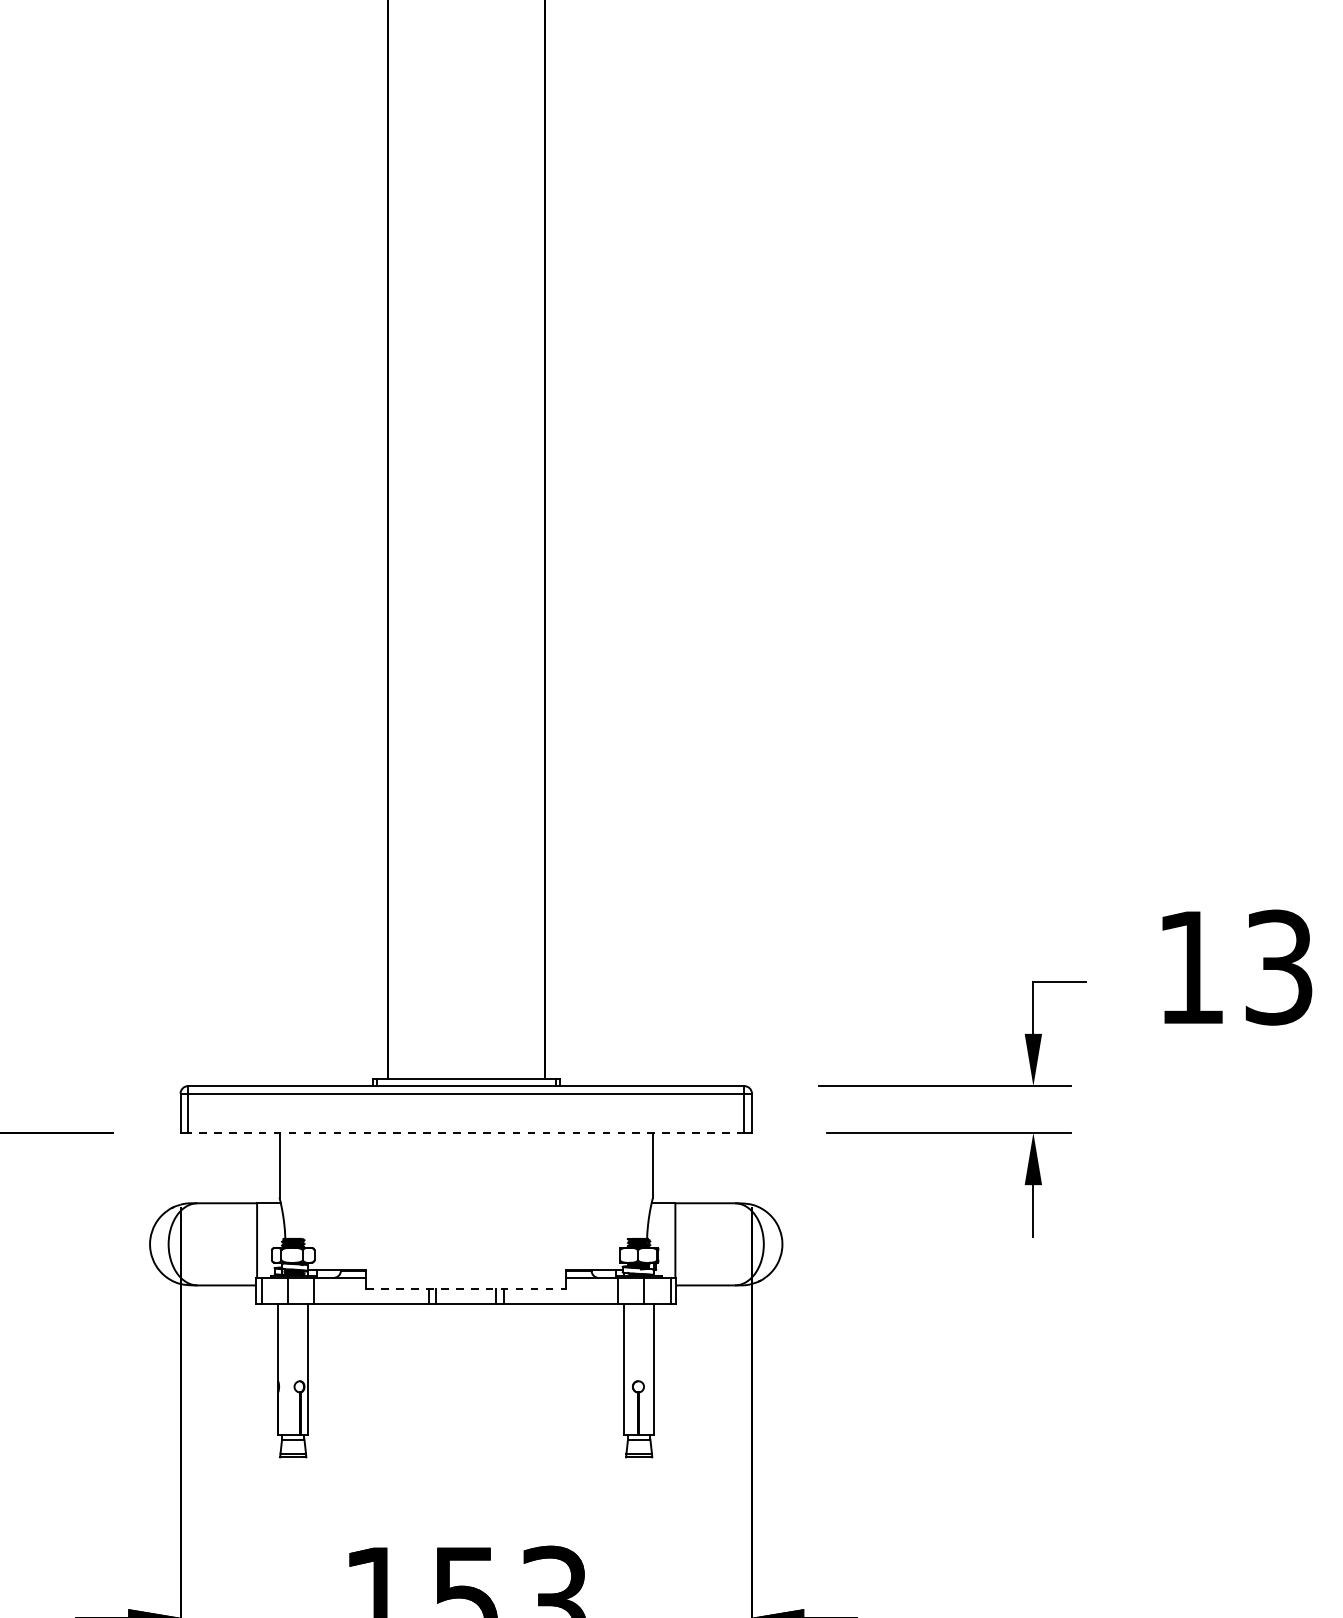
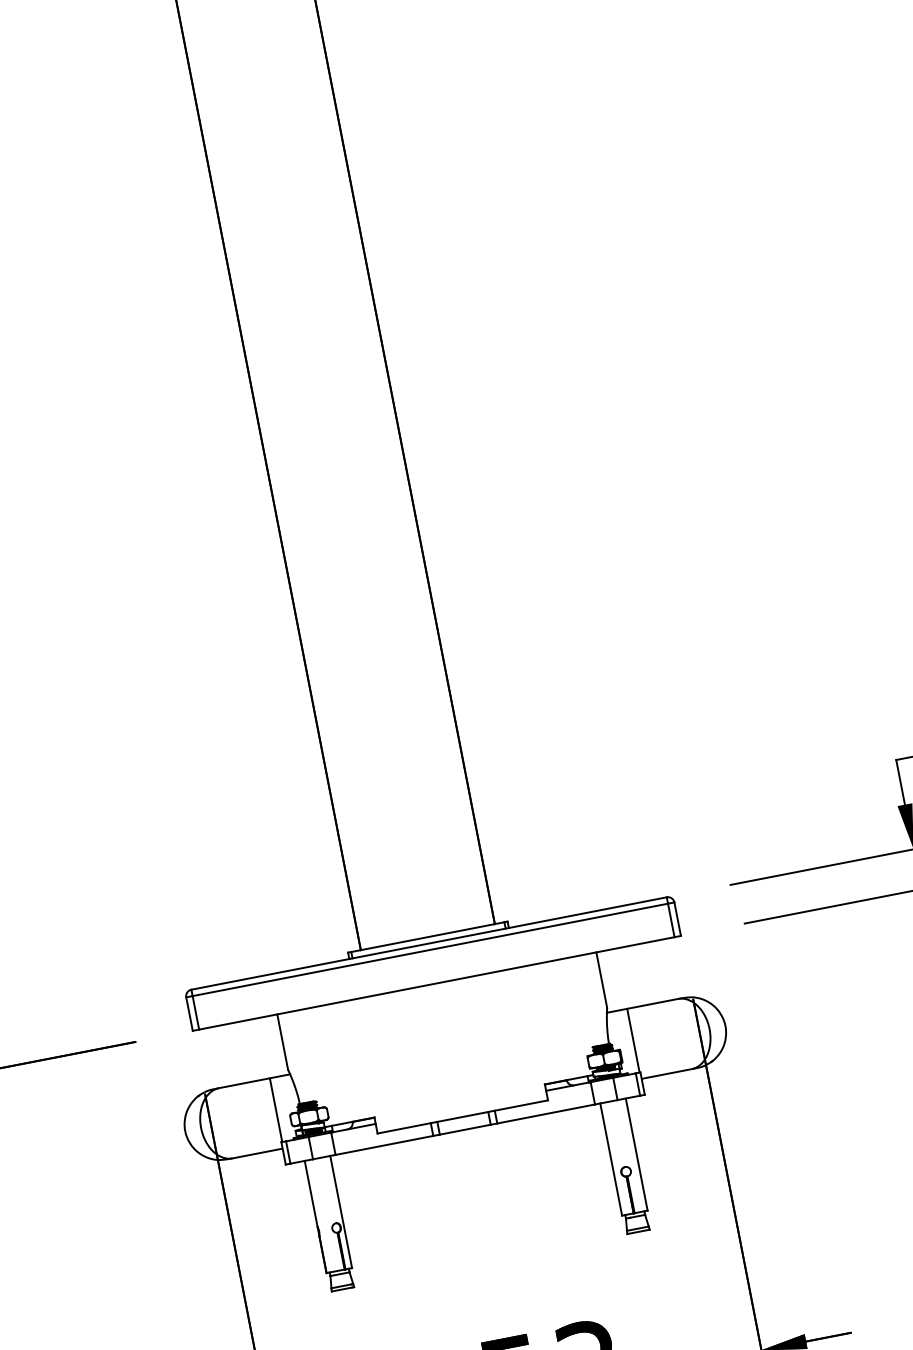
line: (465, 1132) -> (436, 983), dashed -> solid
line: (466, 1289) -> (463, 1117), dashed -> solid

